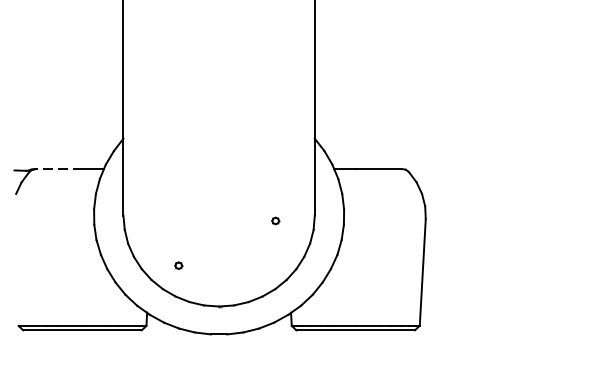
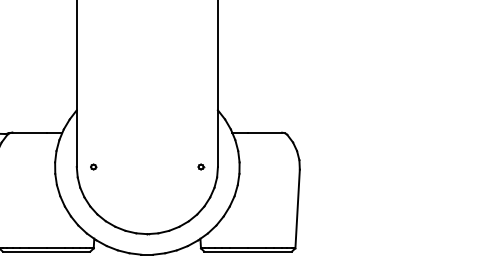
line: (59, 168) -> (29, 132), dashed -> solid
part: (276, 220) -> (201, 166), moved
part: (178, 264) -> (93, 166), moved

